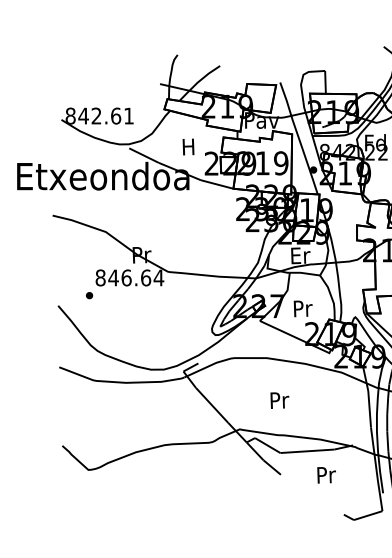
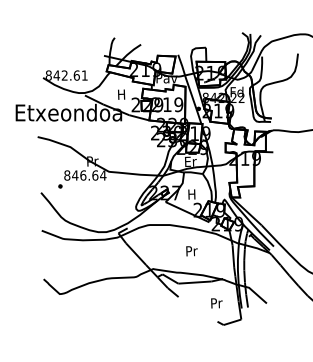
text: (303, 308) -> (192, 194), Pr -> H
text: (279, 400) -> (191, 251), moved
text: (326, 475) -> (216, 303), moved

